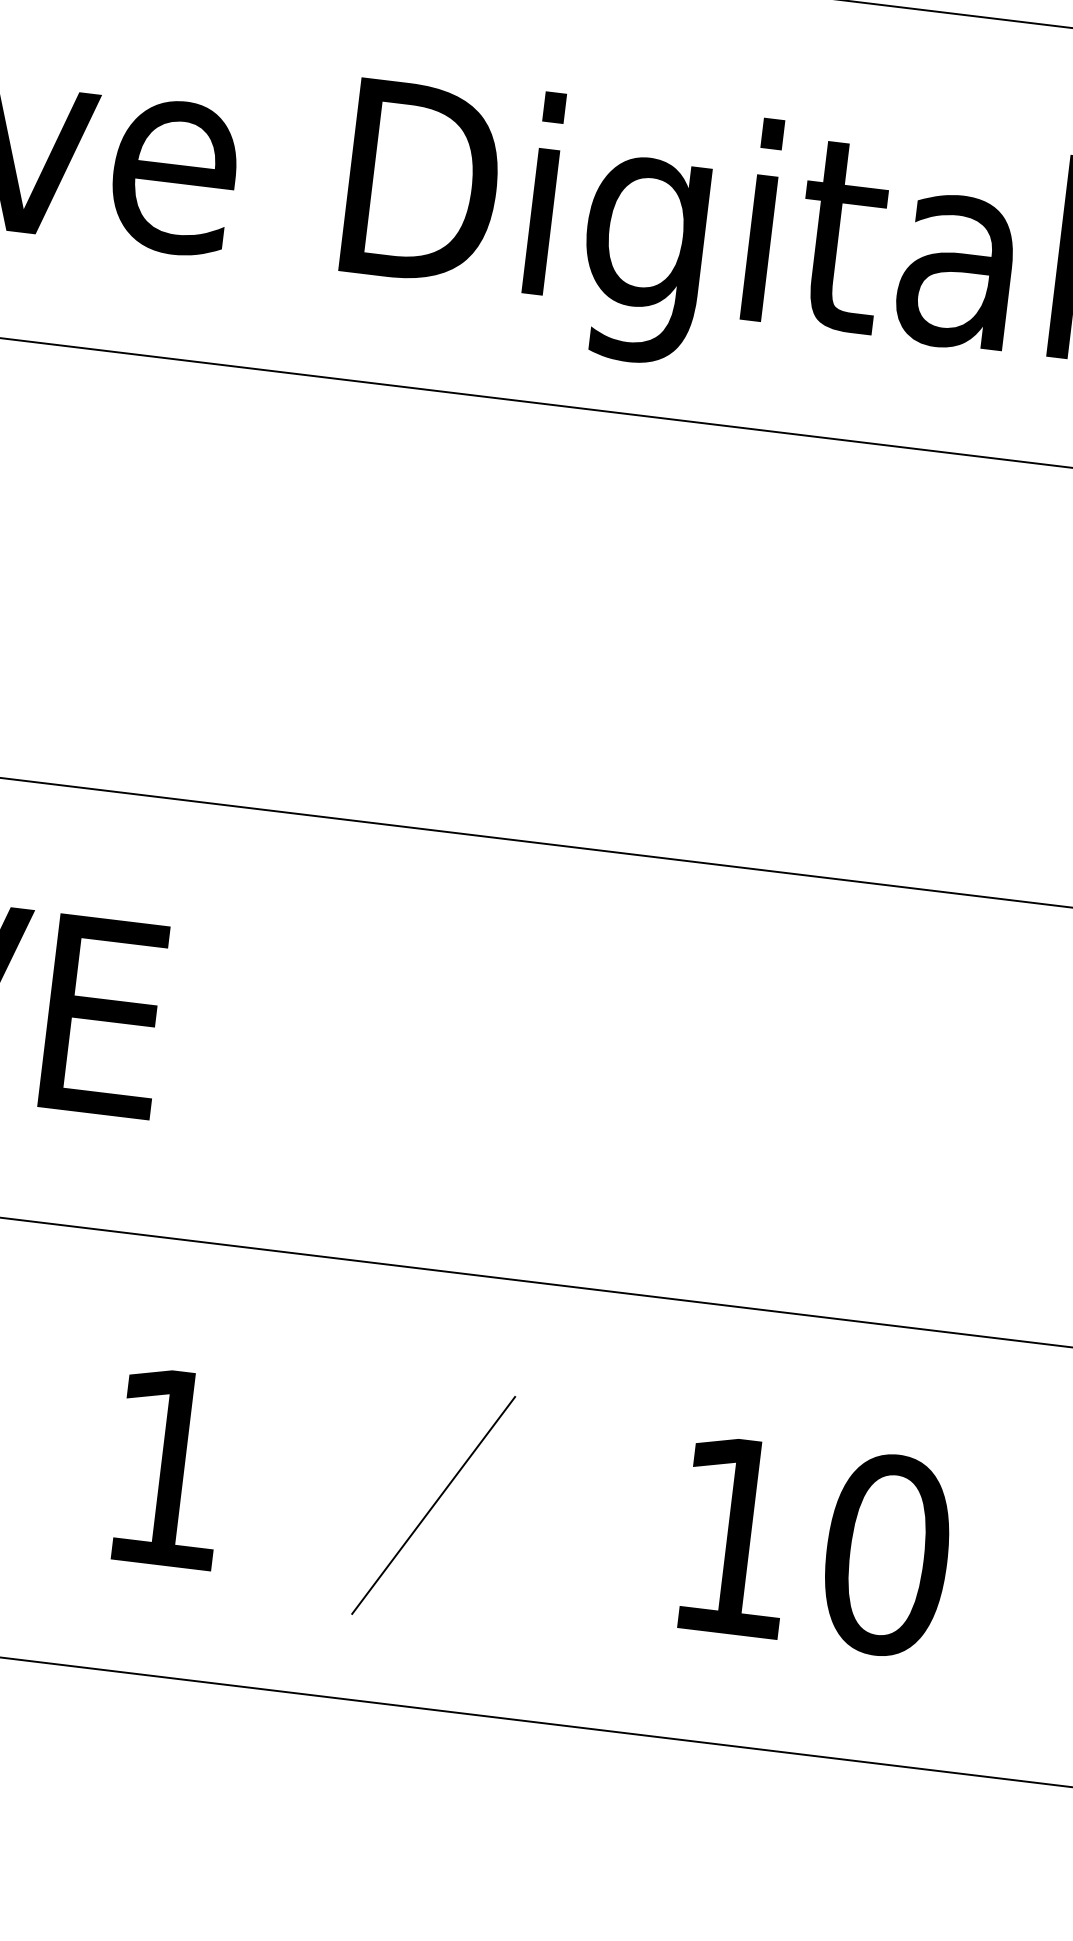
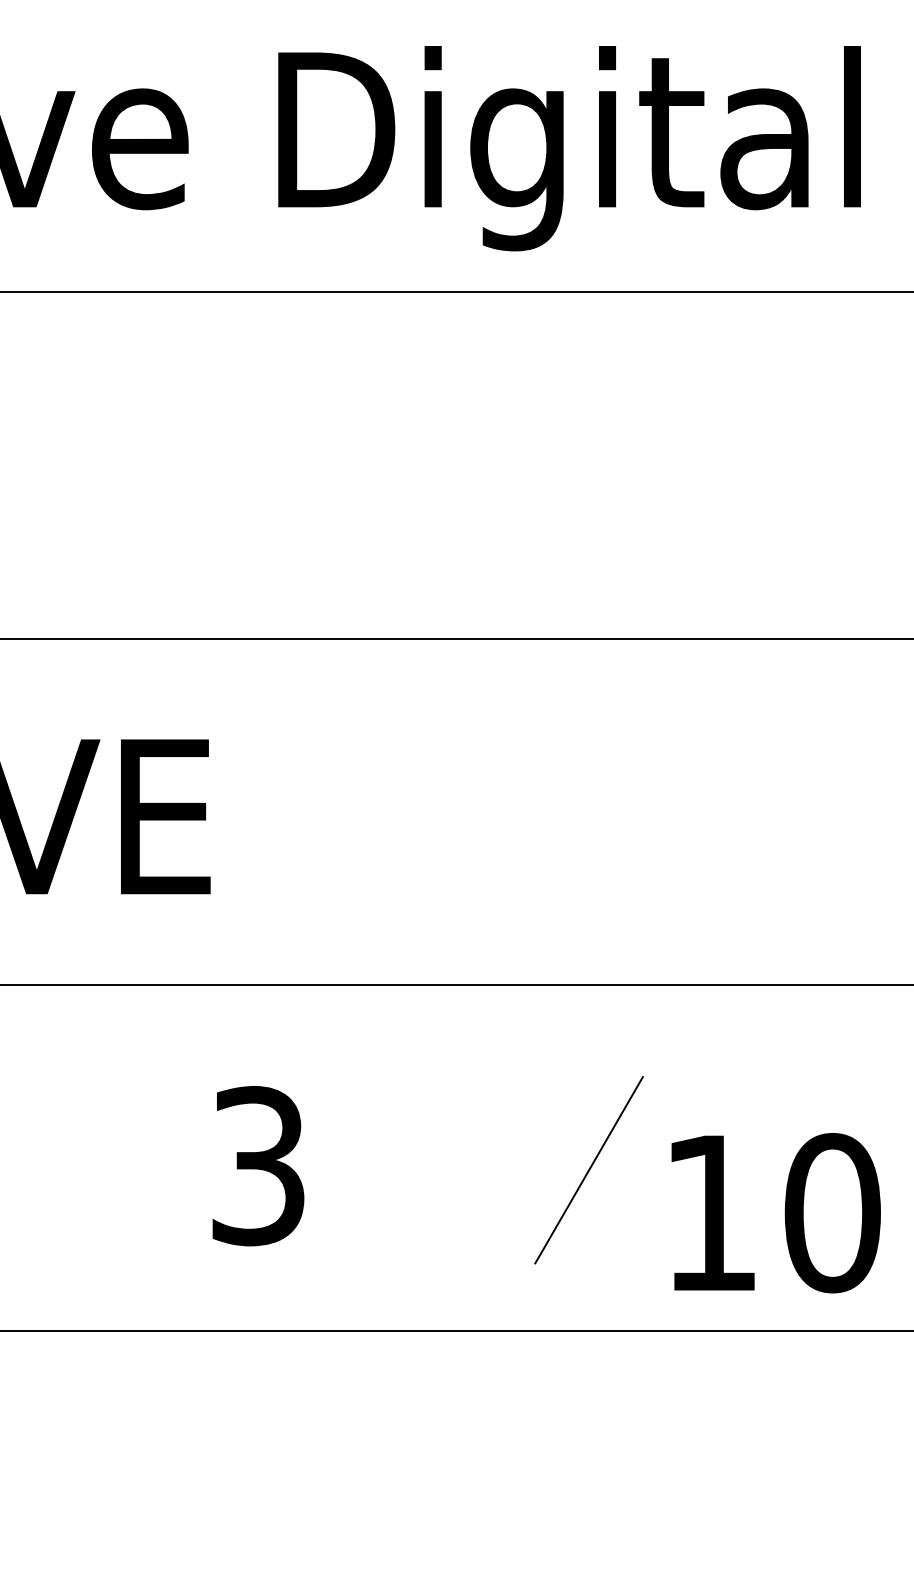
text: (168, 1468) -> (258, 1166), 1 -> 3
line: (432, 1505) -> (588, 1170), moved
text: (815, 1546) -> (775, 1213), moved

